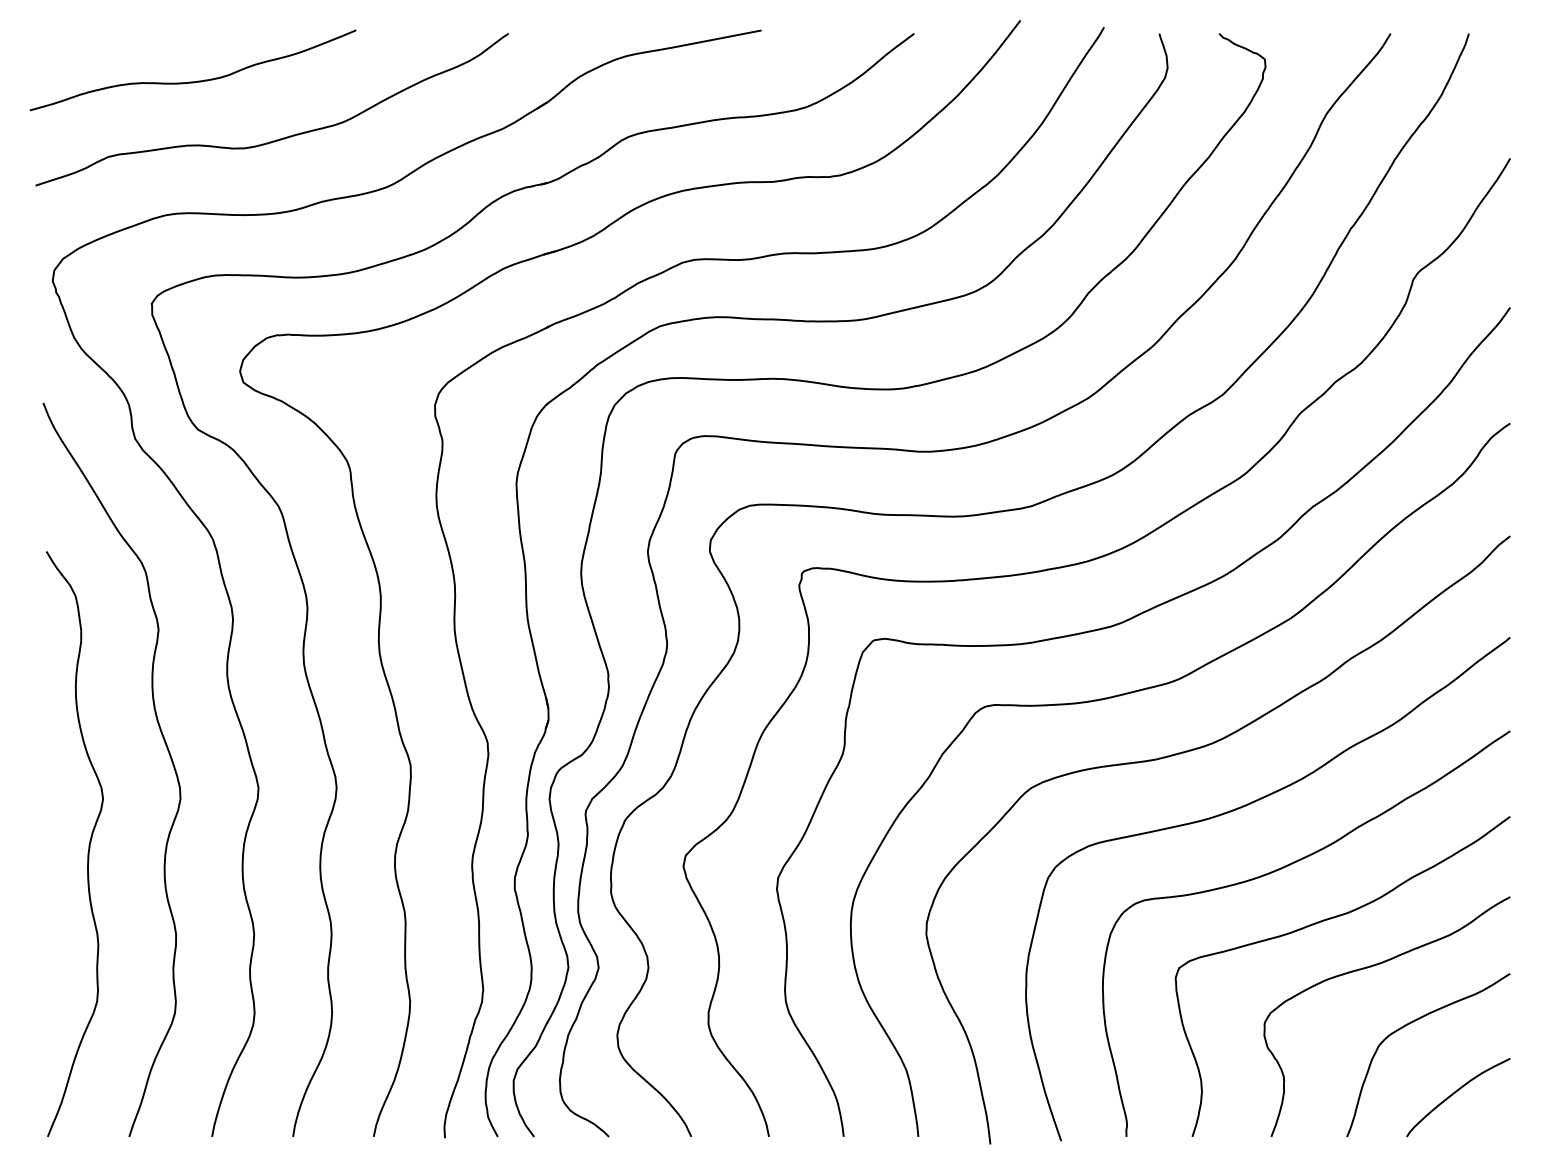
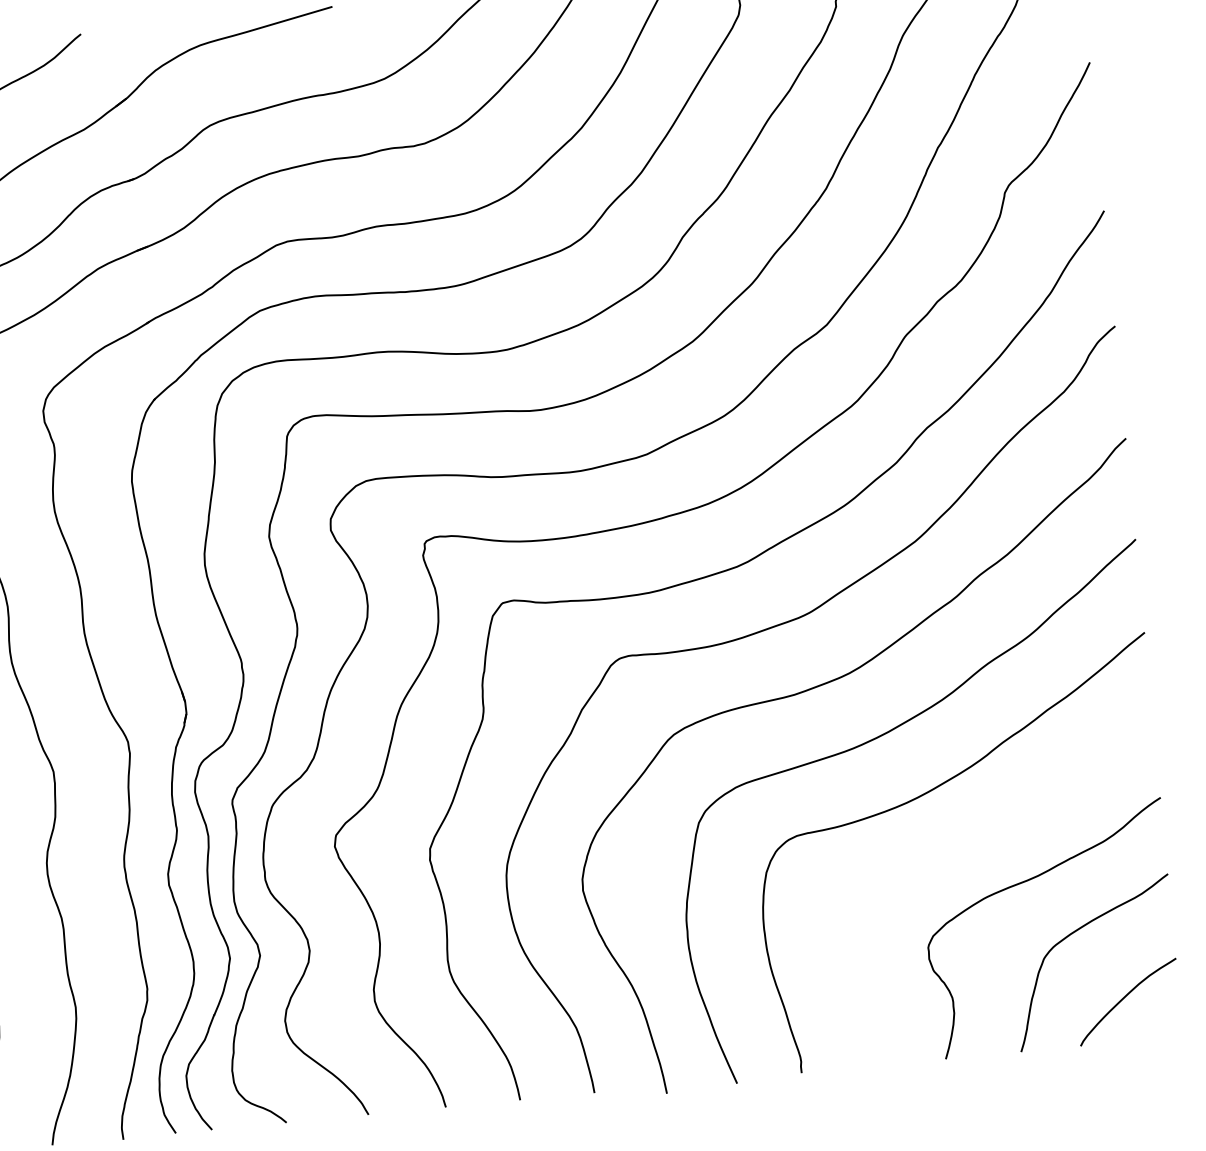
curve: (1324, 921) -> (978, 839), removed

